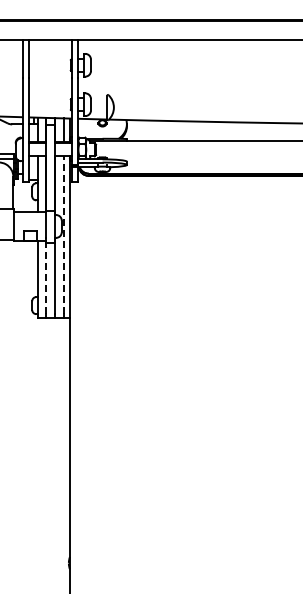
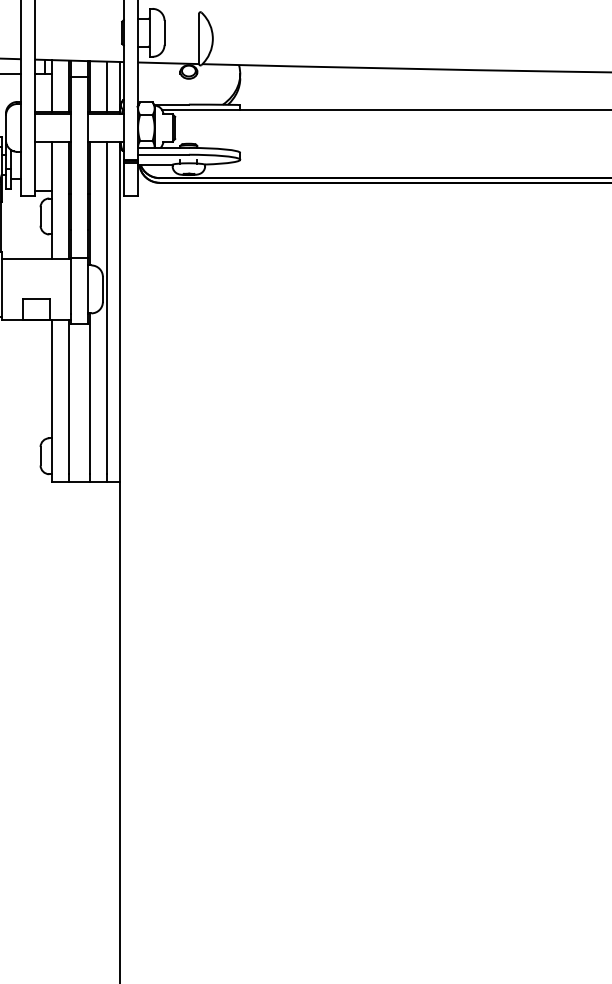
line: (63, 235) -> (106, 308), dashed -> solid
line: (45, 277) -> (68, 396), dashed -> solid

